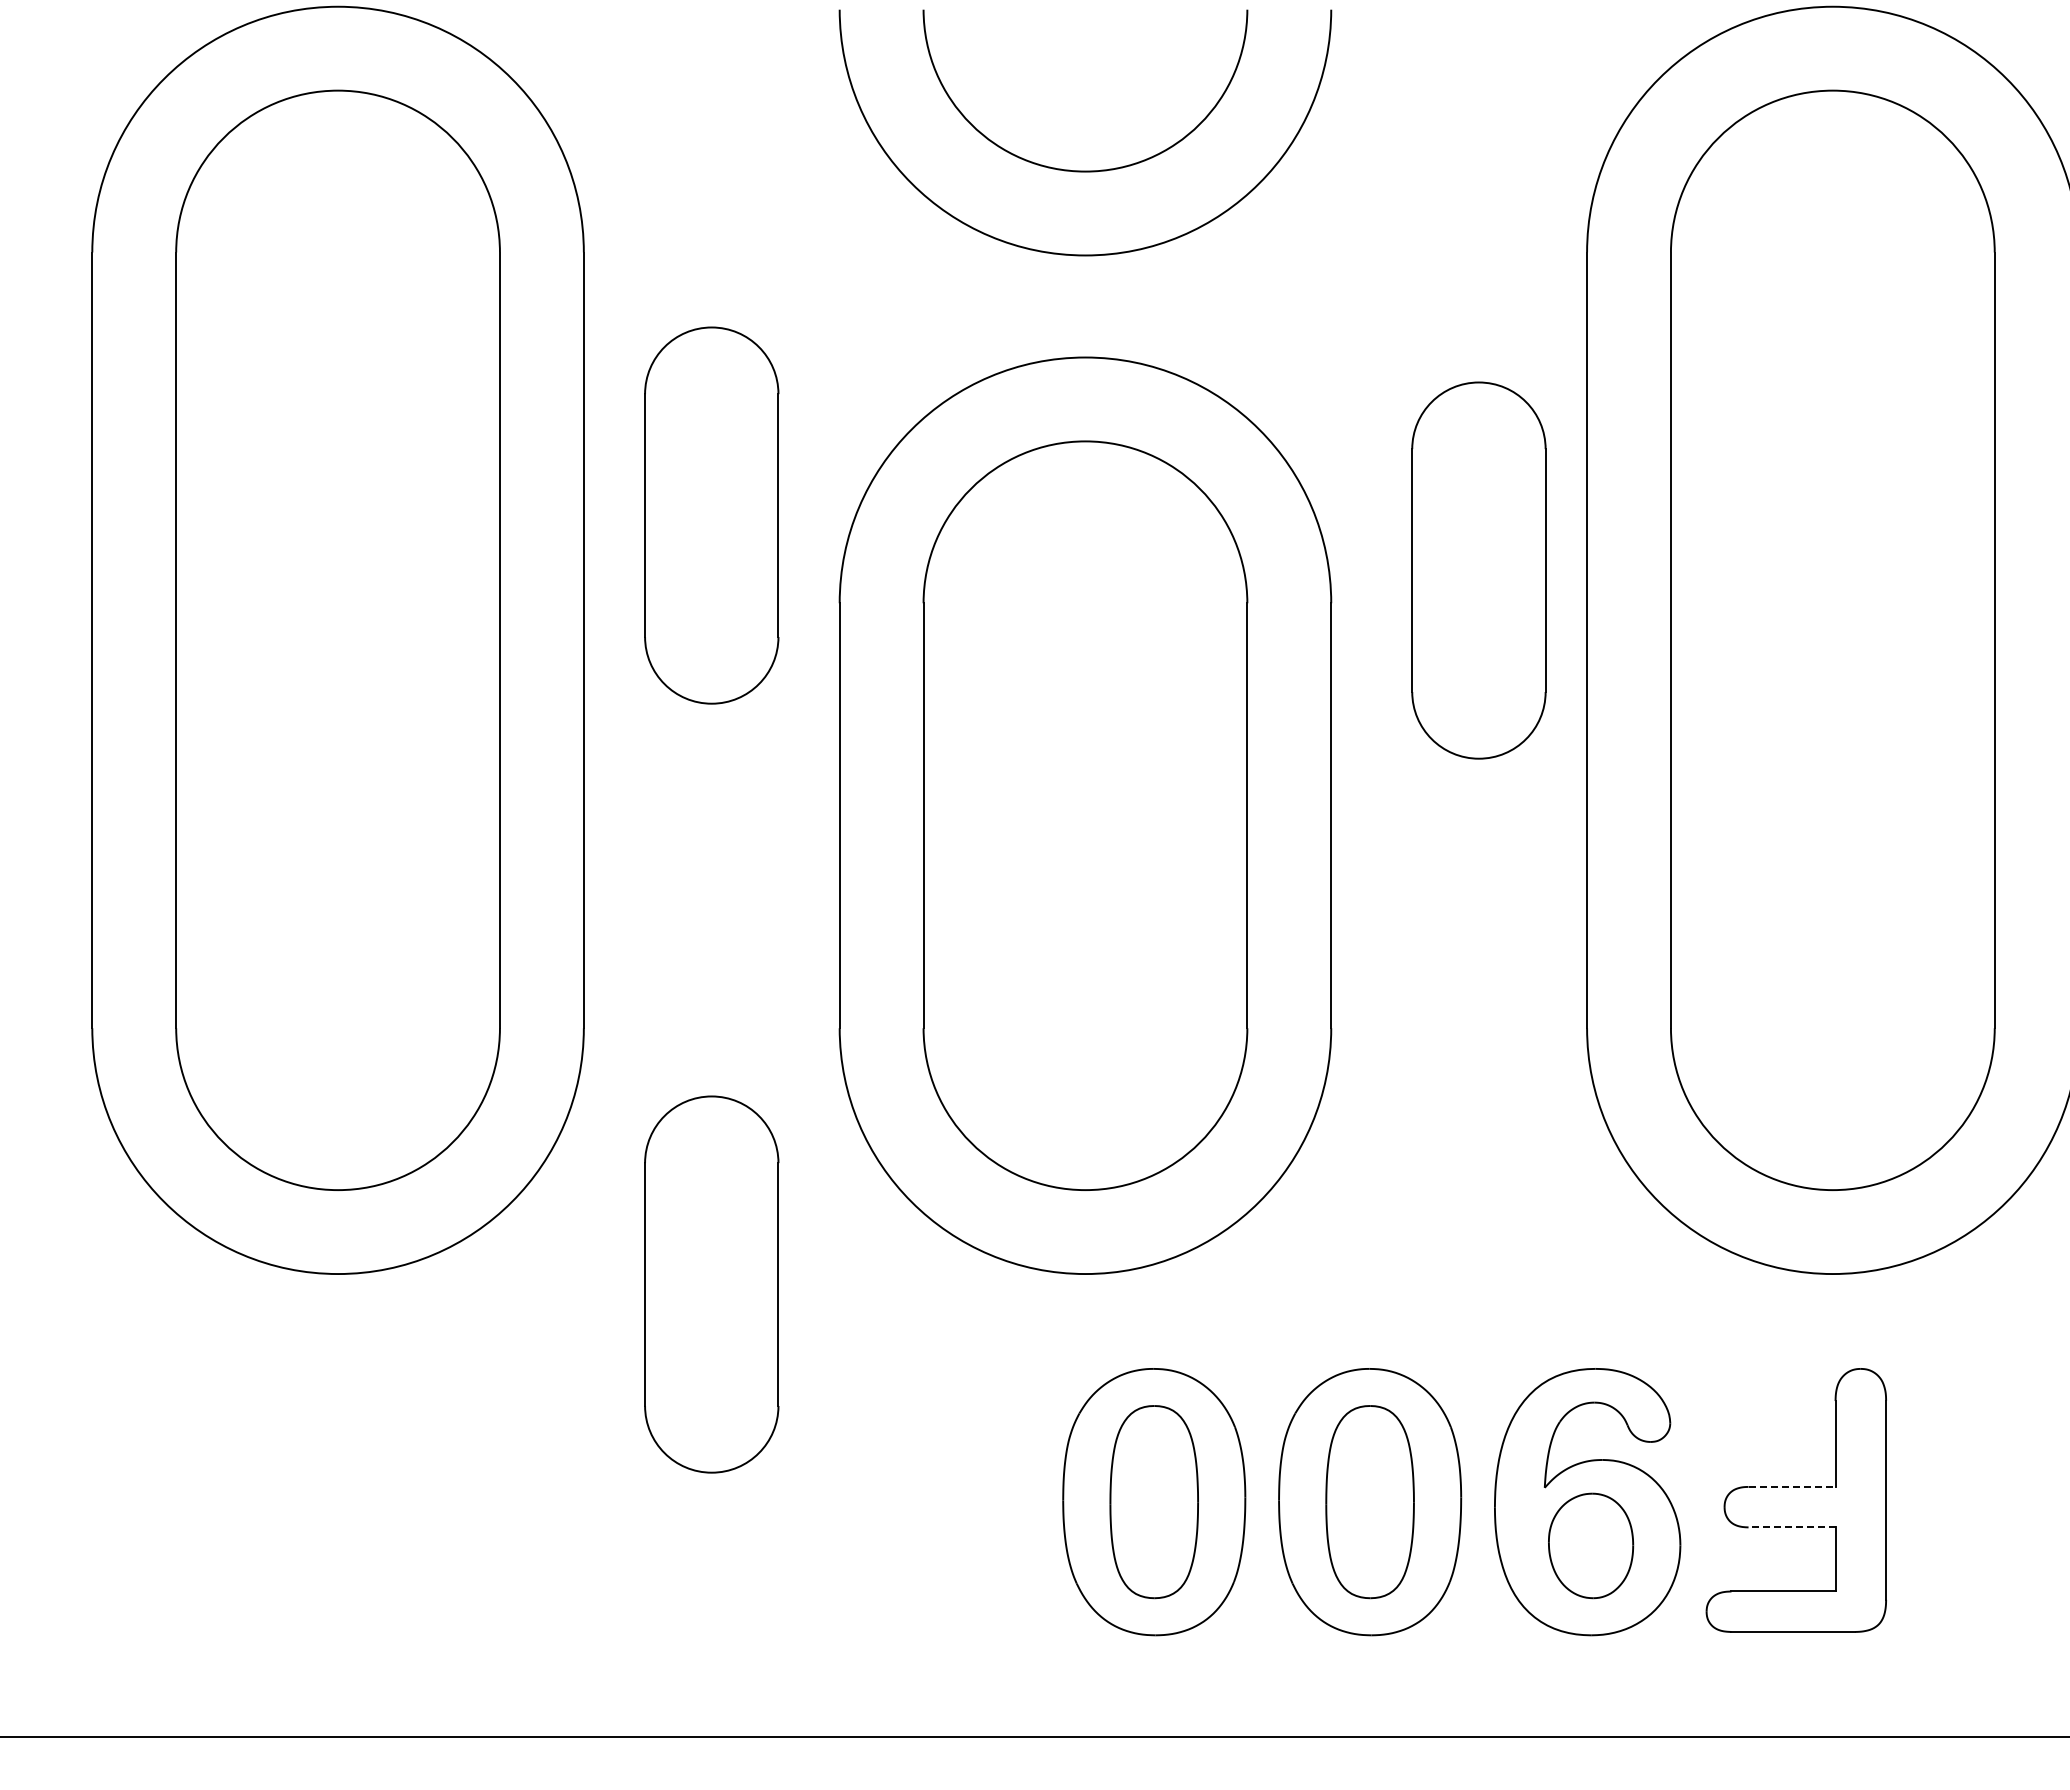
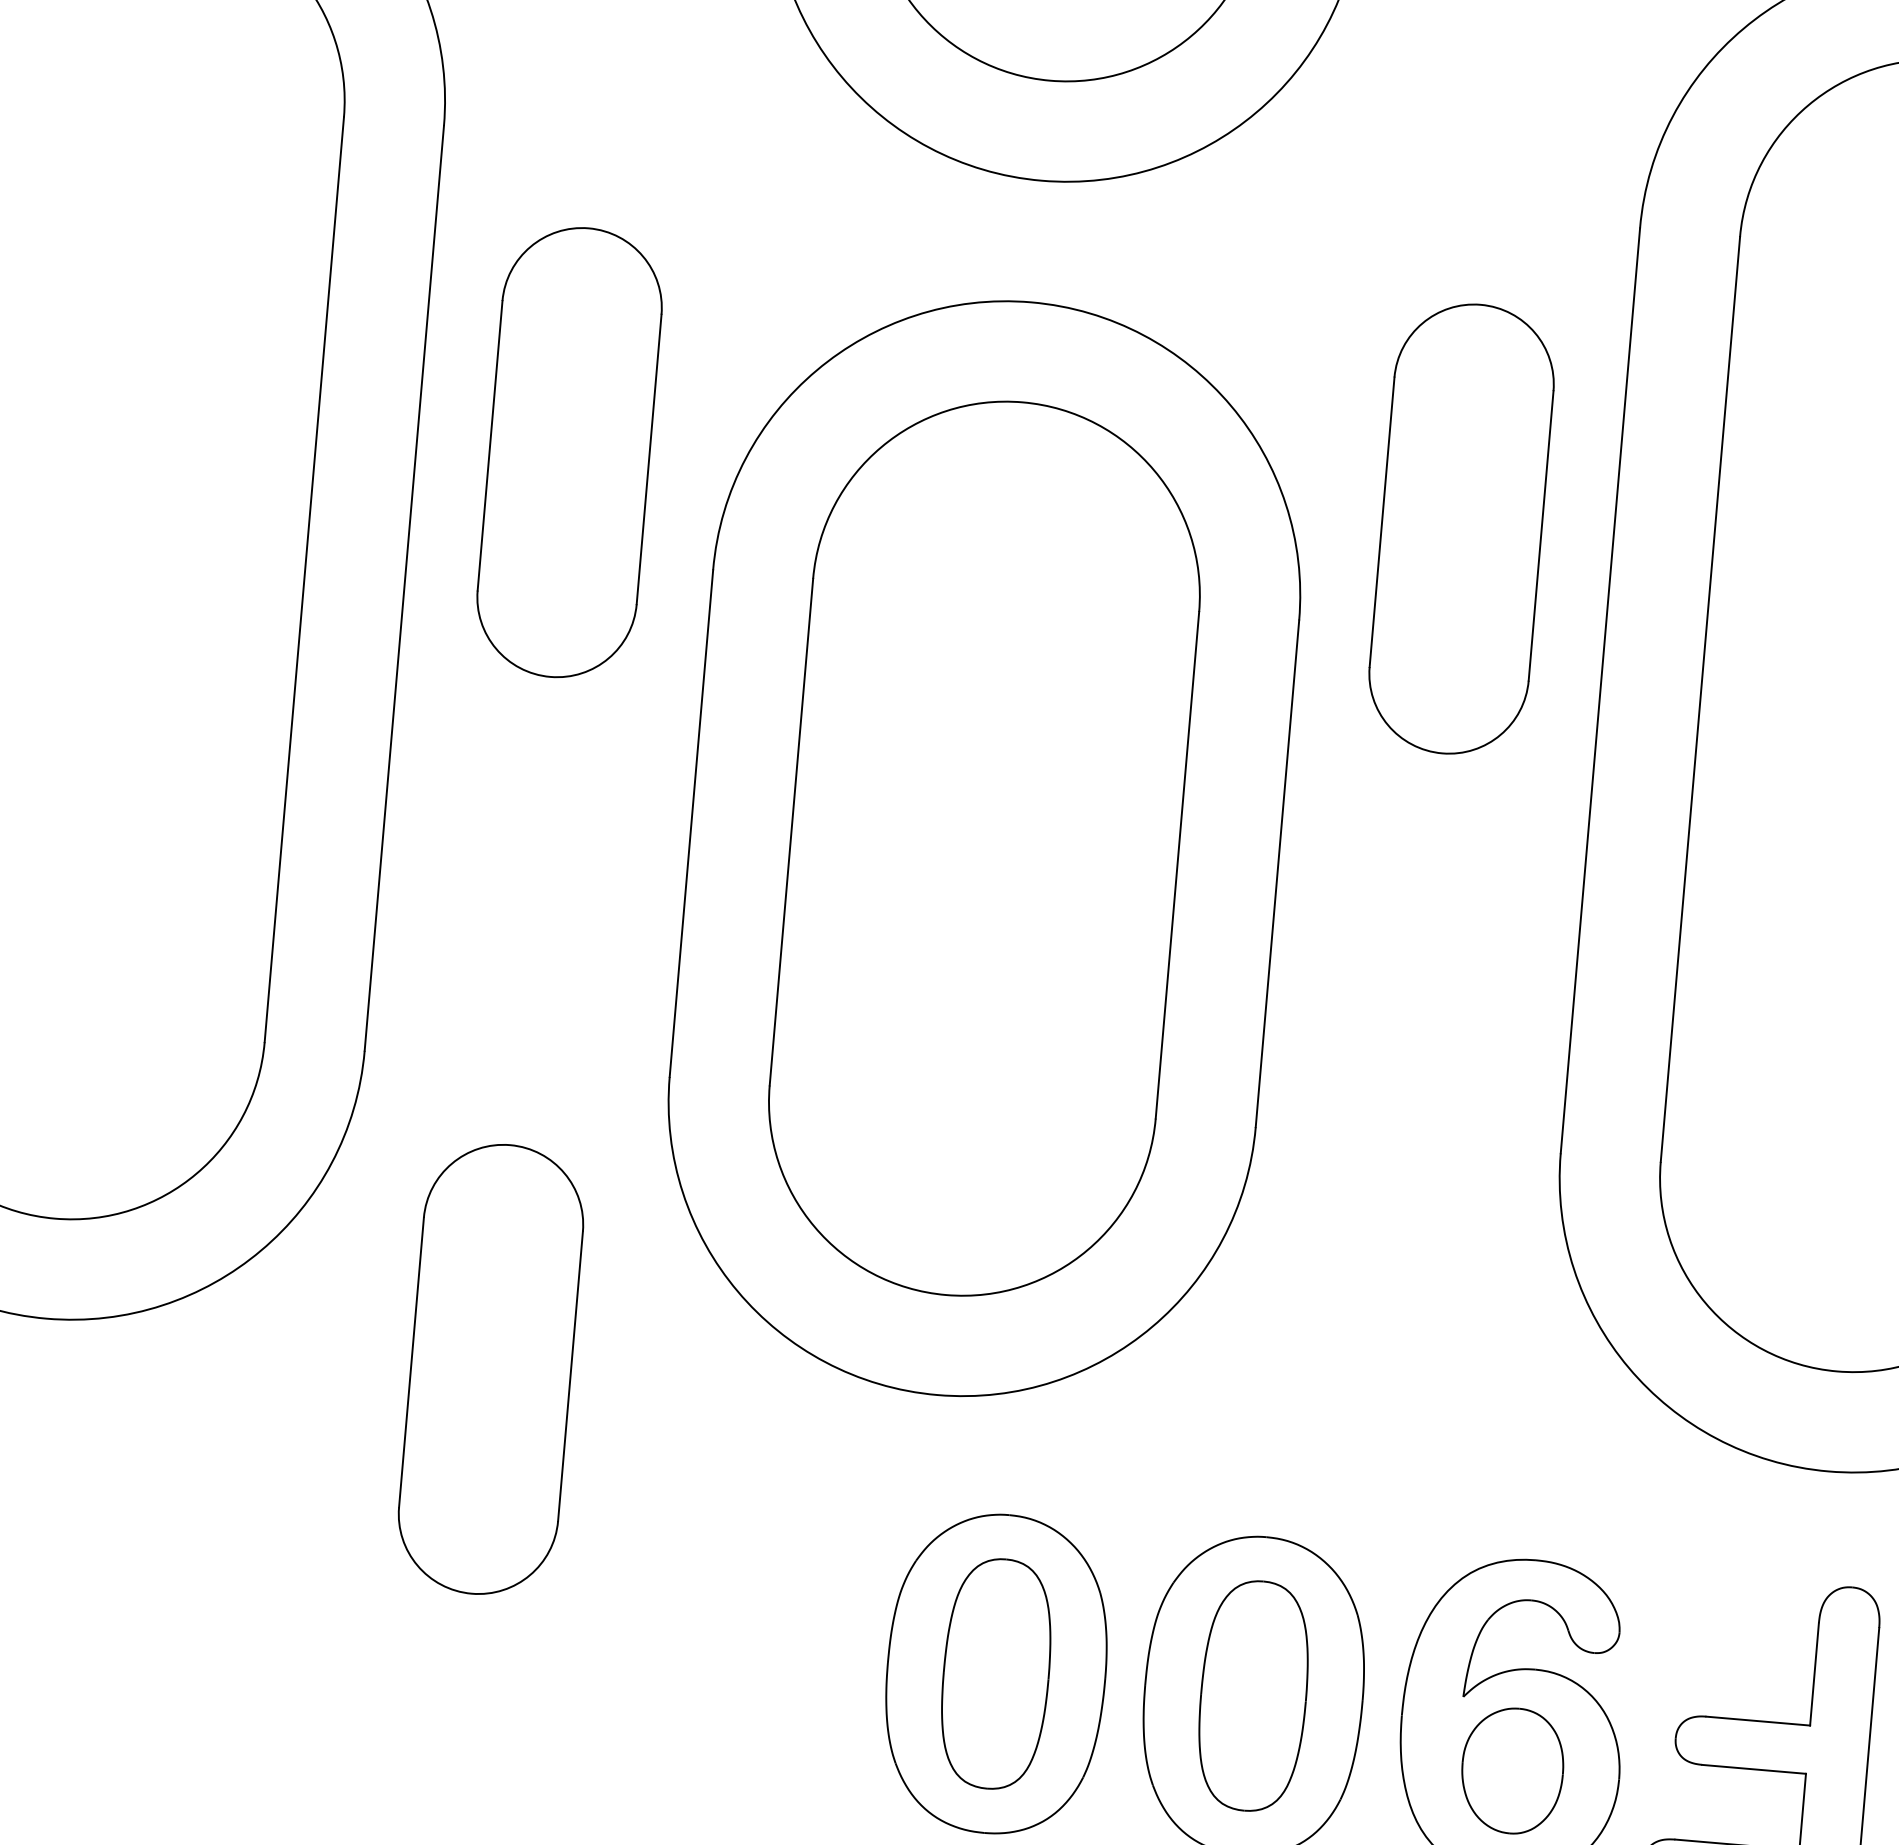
part: (1478, 570) -> (1461, 528), moved
line: (1792, 1486) -> (1758, 1720), dashed -> solid
line: (1792, 1527) -> (1754, 1769), dashed -> solid

